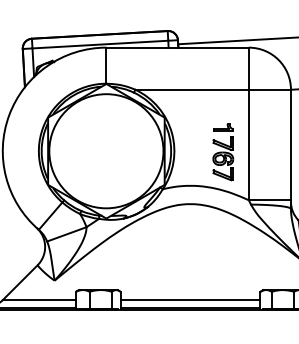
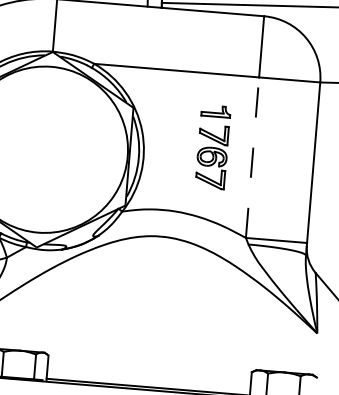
line: (248, 144) -> (252, 156), solid -> dashed
part: (223, 152) -> (213, 147), moved
line: (190, 300) -> (149, 376), removed

